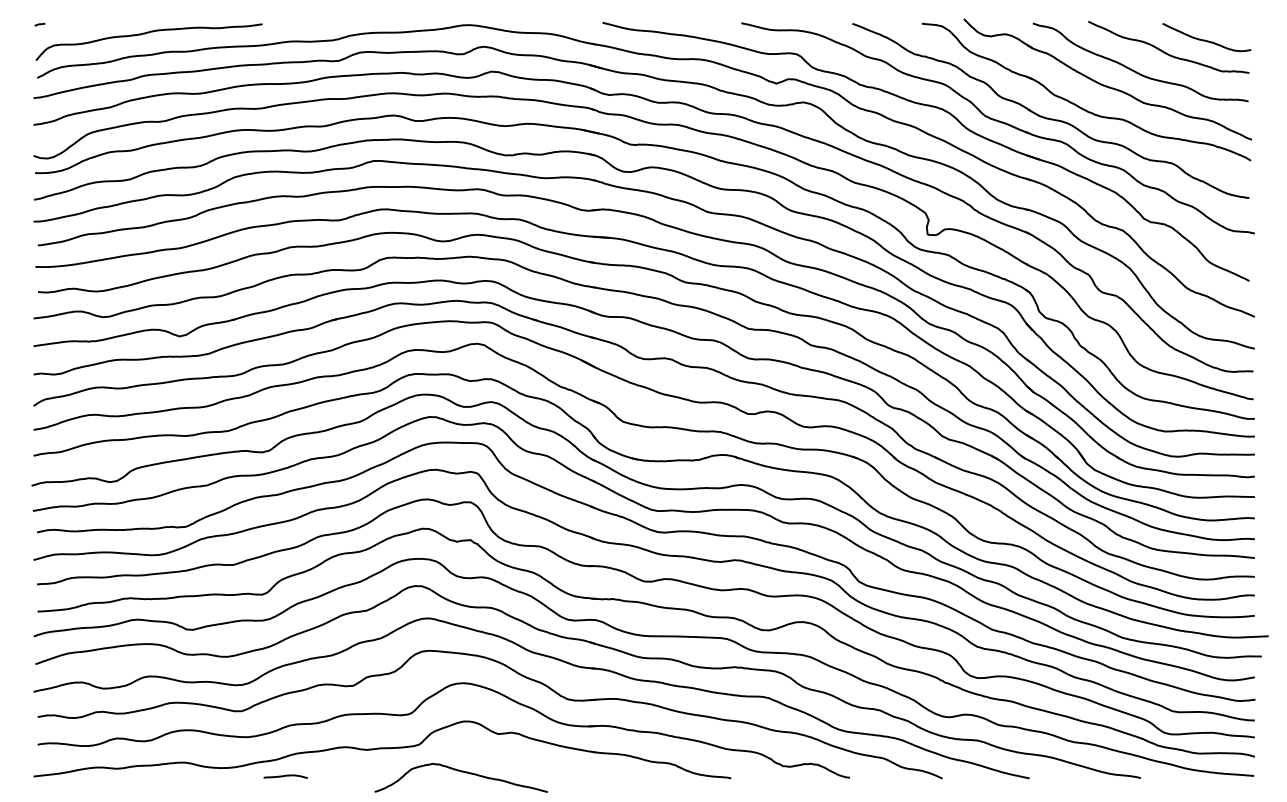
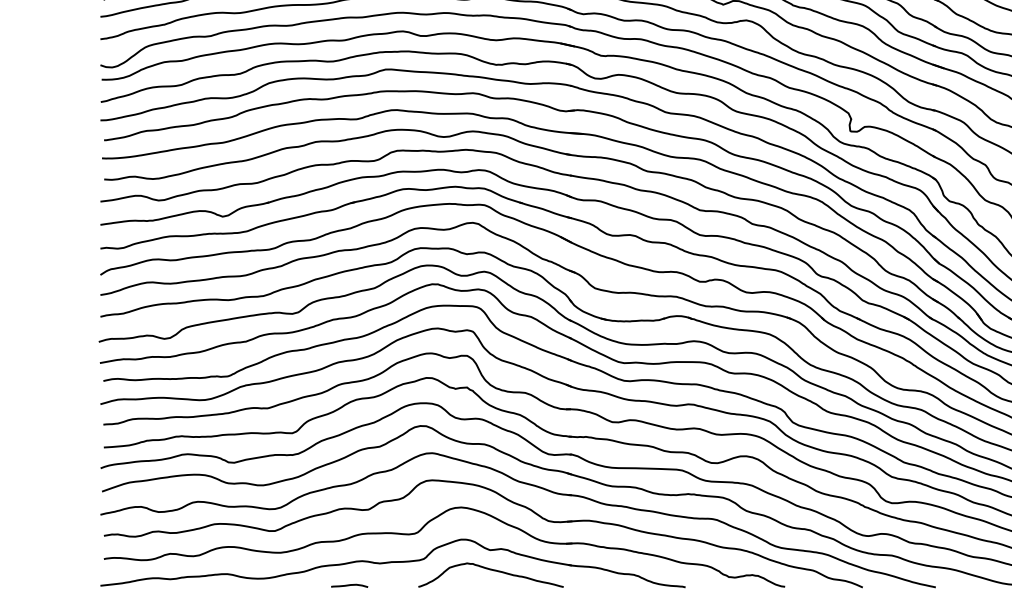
curve: (461, 772) -> (491, 570), moved
curve: (285, 776) -> (349, 585), moved

